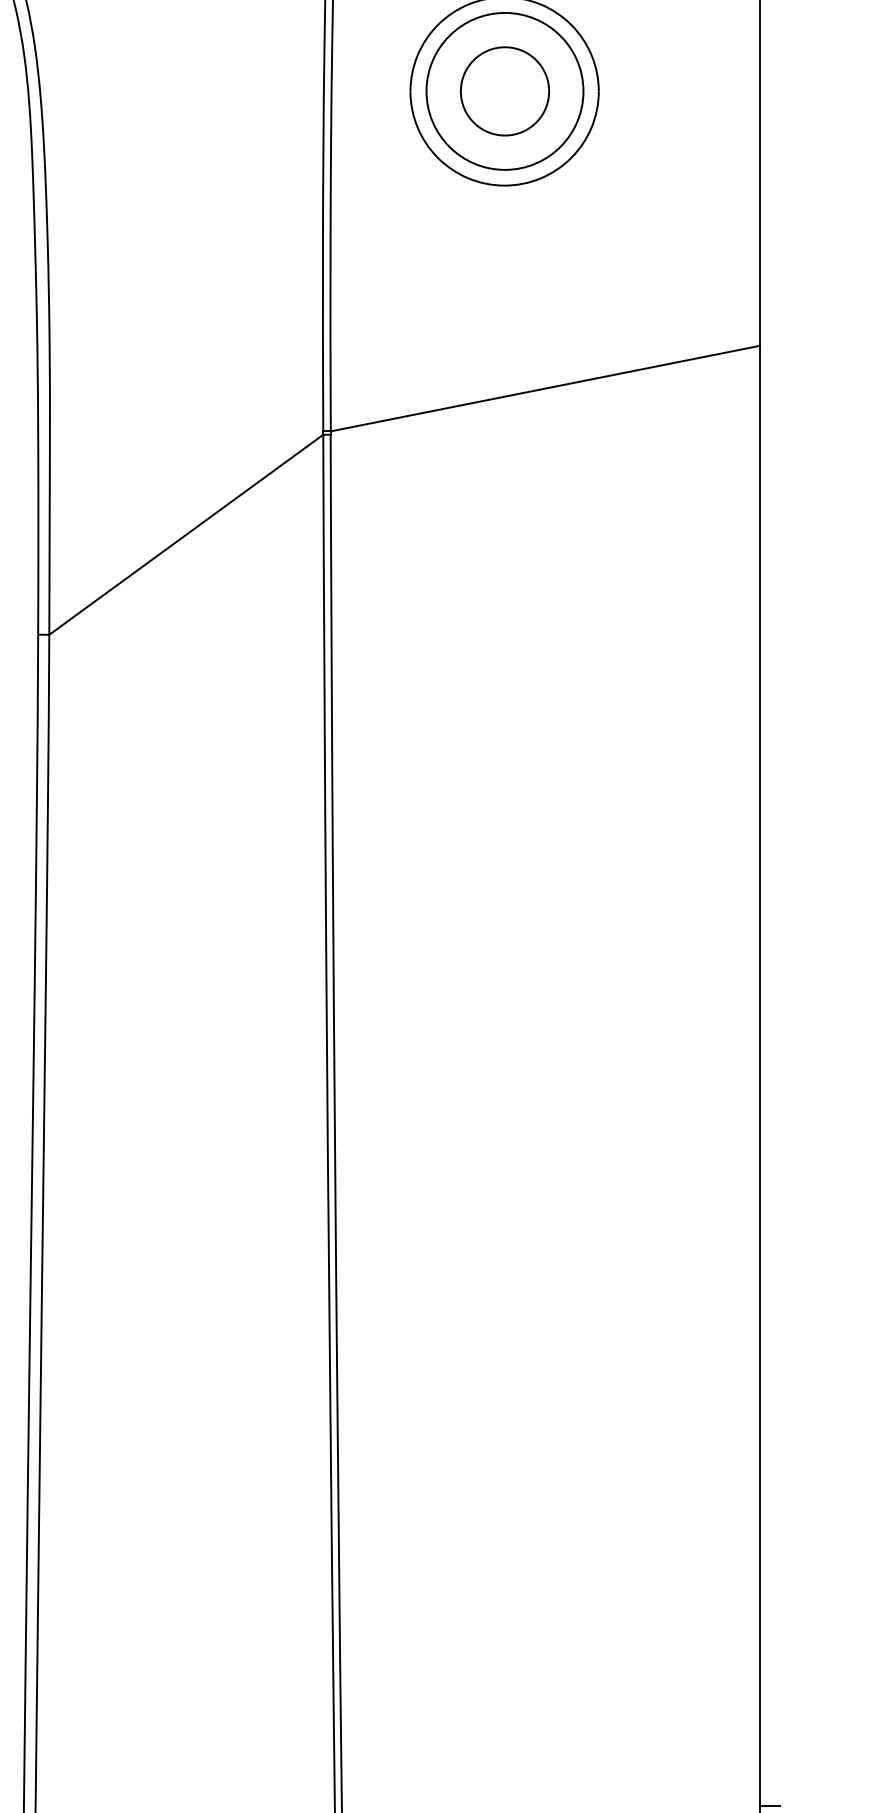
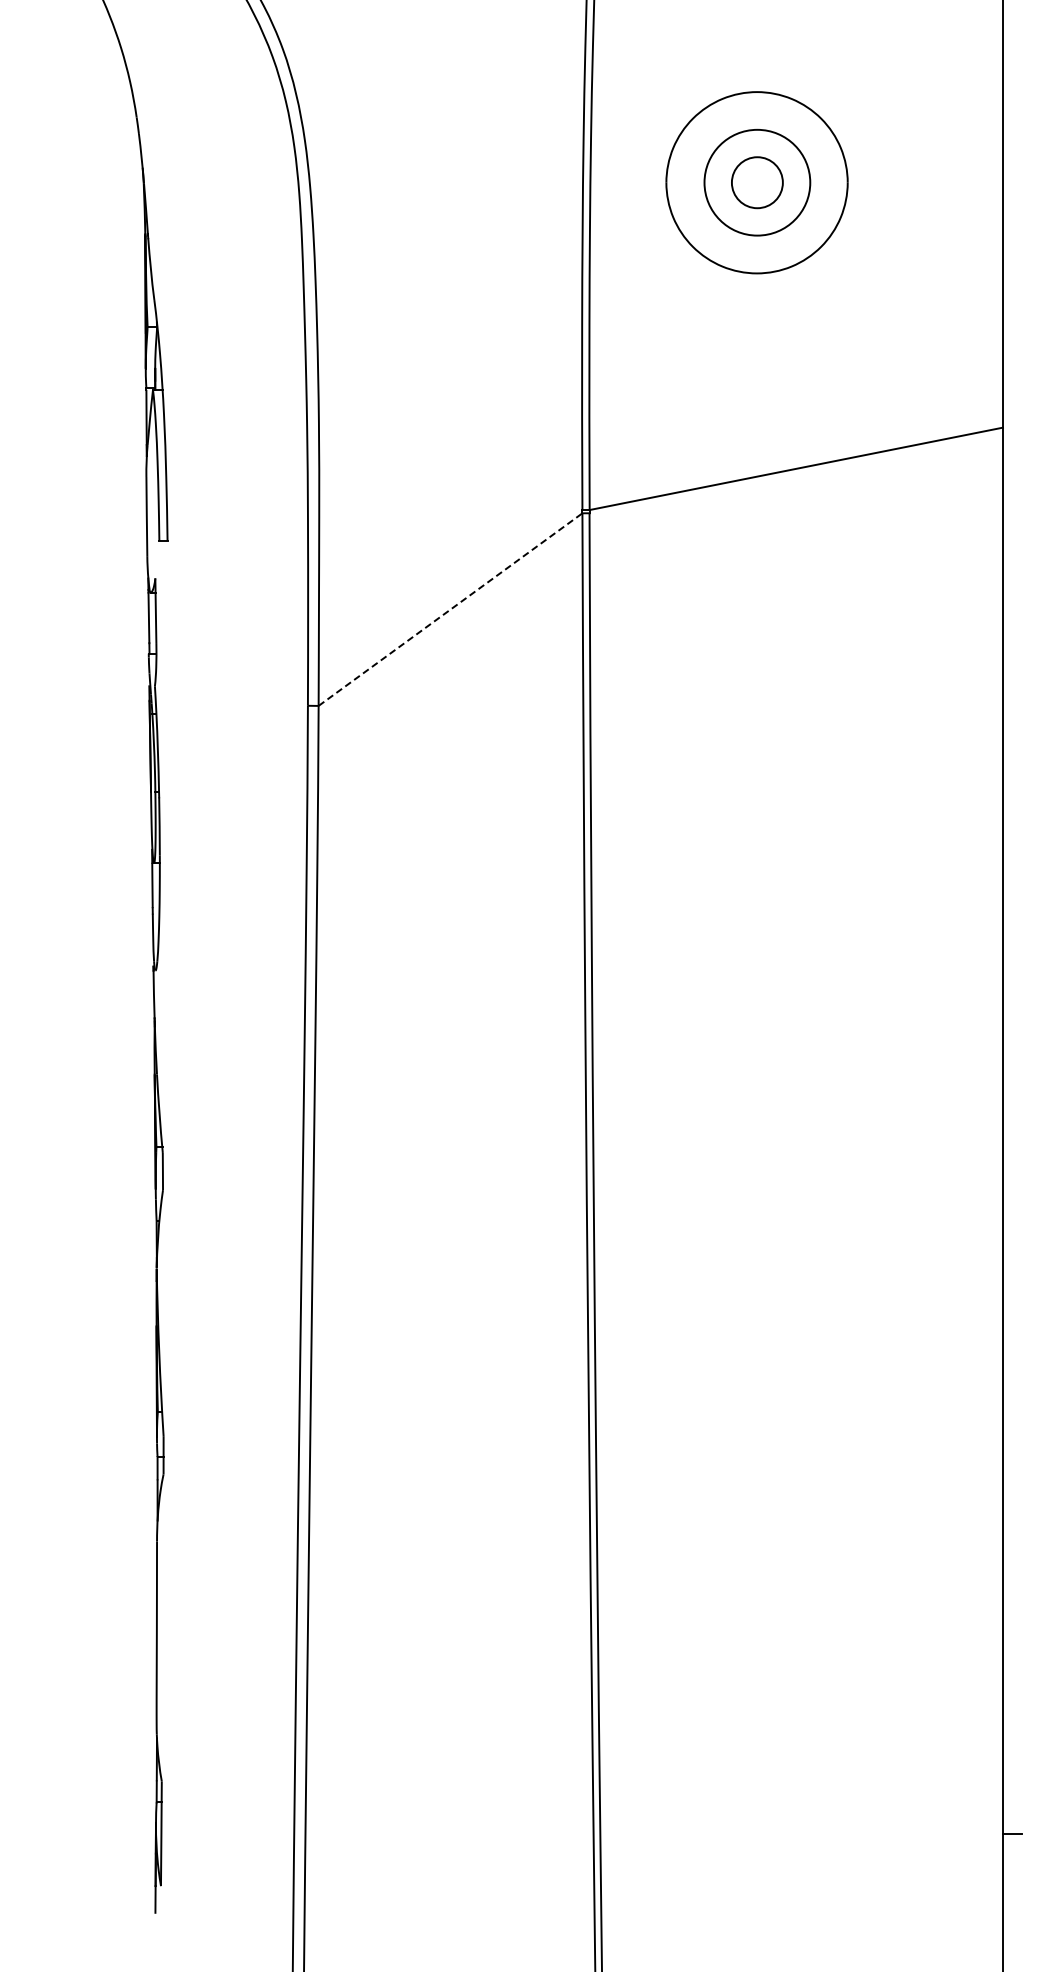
circle: (504, 91) -> (756, 182), size x0.6
circle: (504, 91) -> (756, 182), size x0.7
line: (186, 534) -> (450, 609), solid -> dashed

